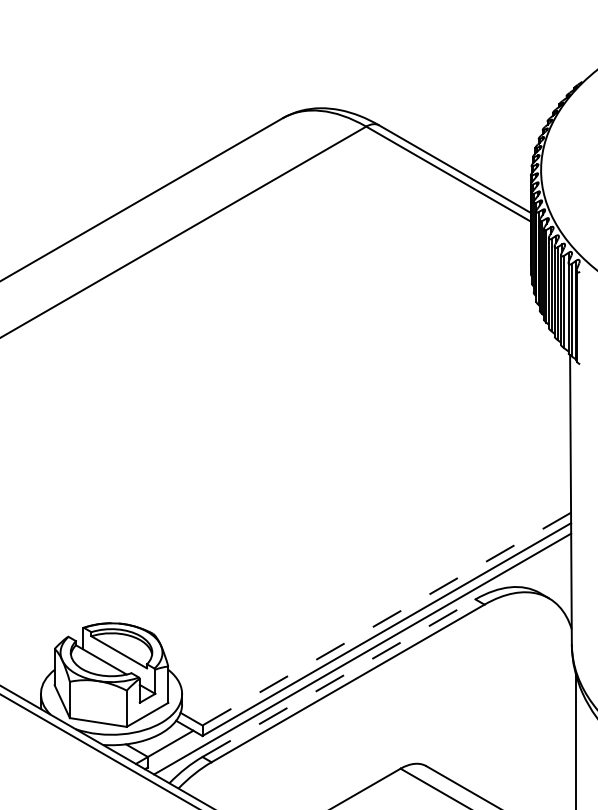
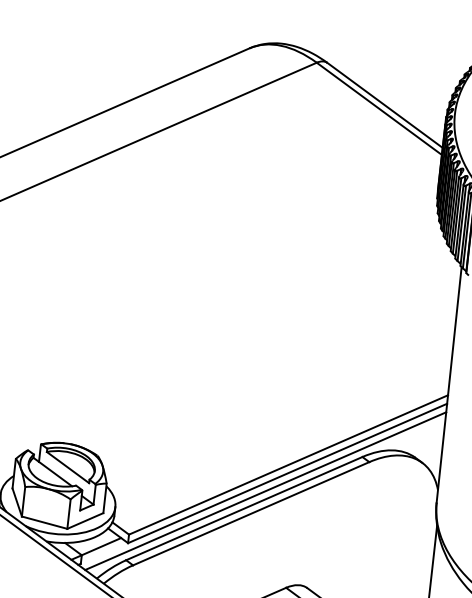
line: (386, 619) -> (288, 465), dashed -> solid
line: (338, 678) -> (243, 508), dashed -> solid

